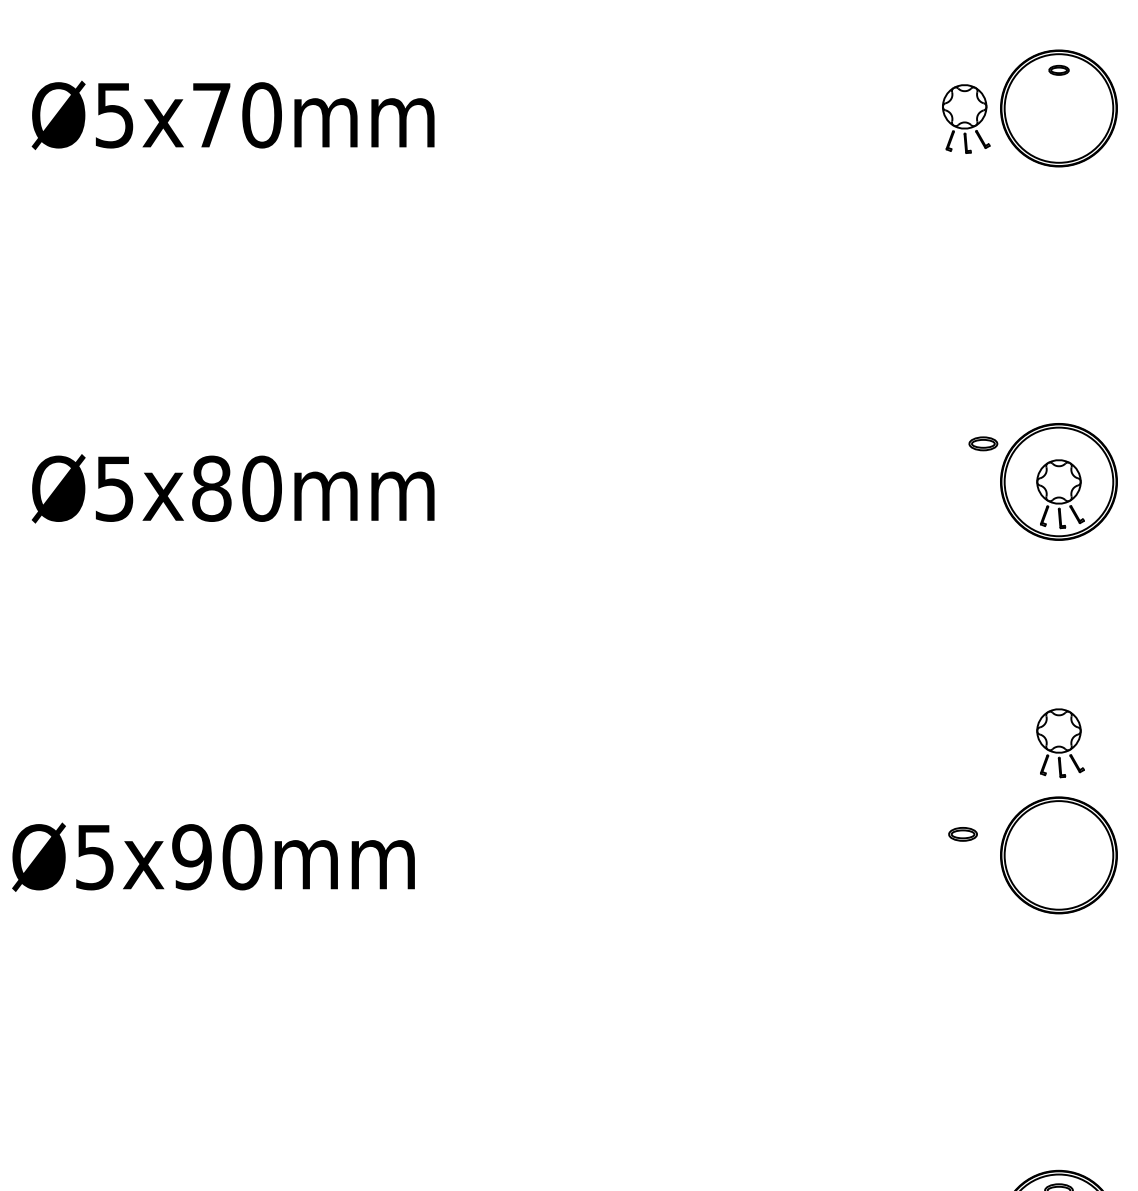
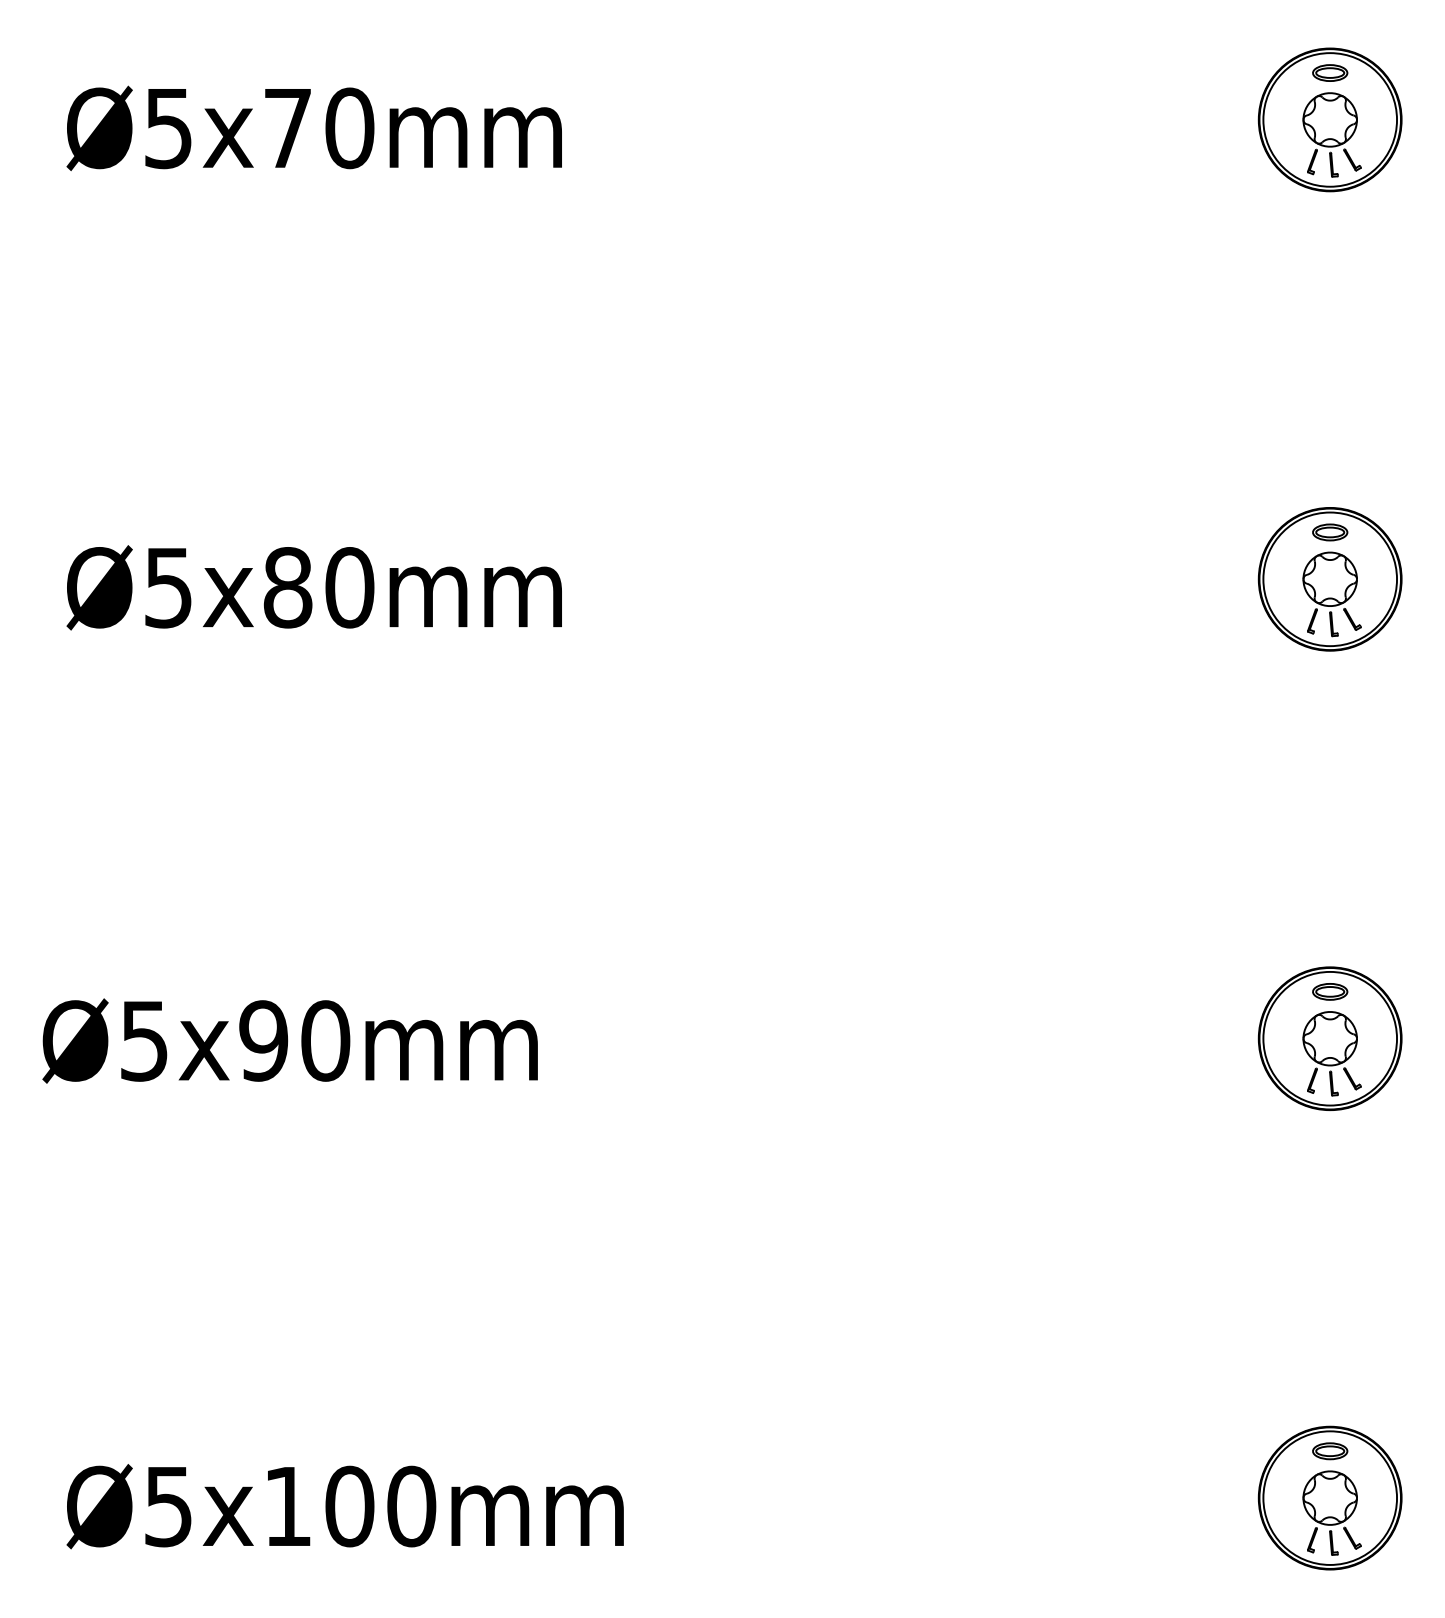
part: (1059, 69) -> (1330, 72), size x1.43
part: (965, 118) -> (1331, 134), moved
part: (983, 443) -> (1330, 532), moved
part: (1060, 743) -> (1331, 1053), moved
part: (963, 834) -> (1330, 991), moved

